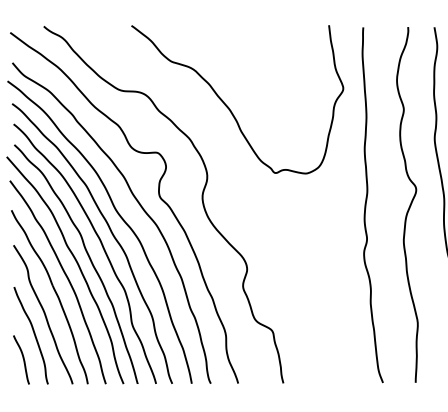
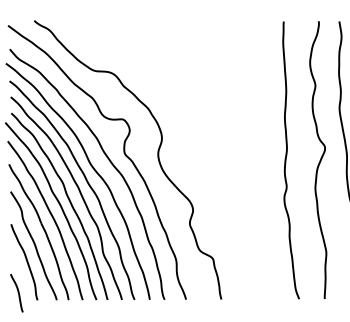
curve: (227, 104) -> (177, 81), removed
curve: (22, 359) -> (17, 292), moved

